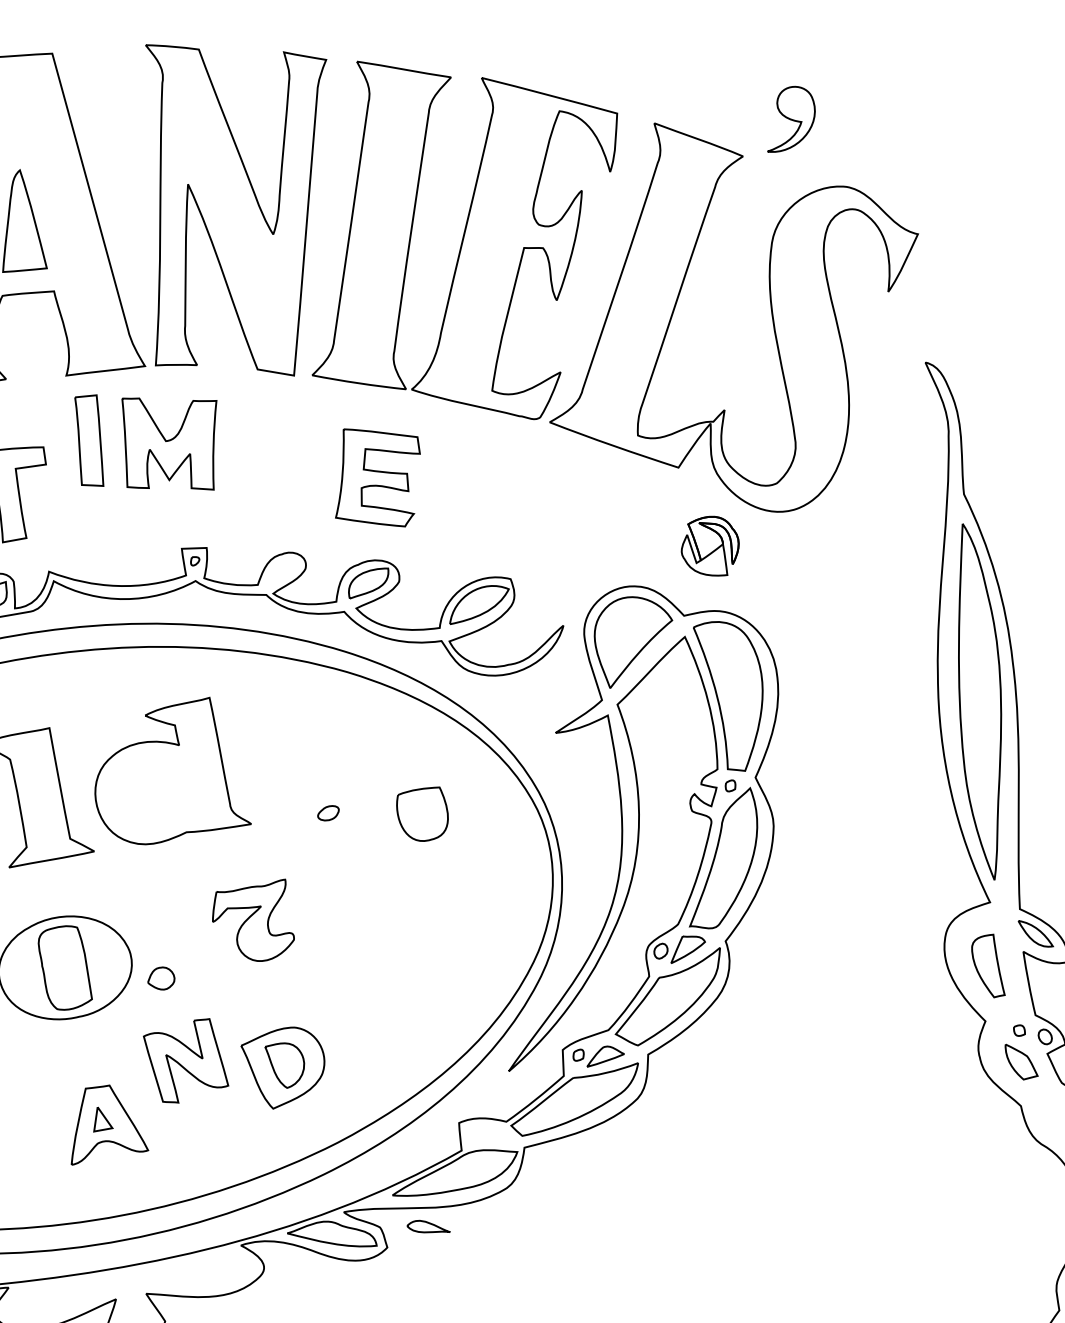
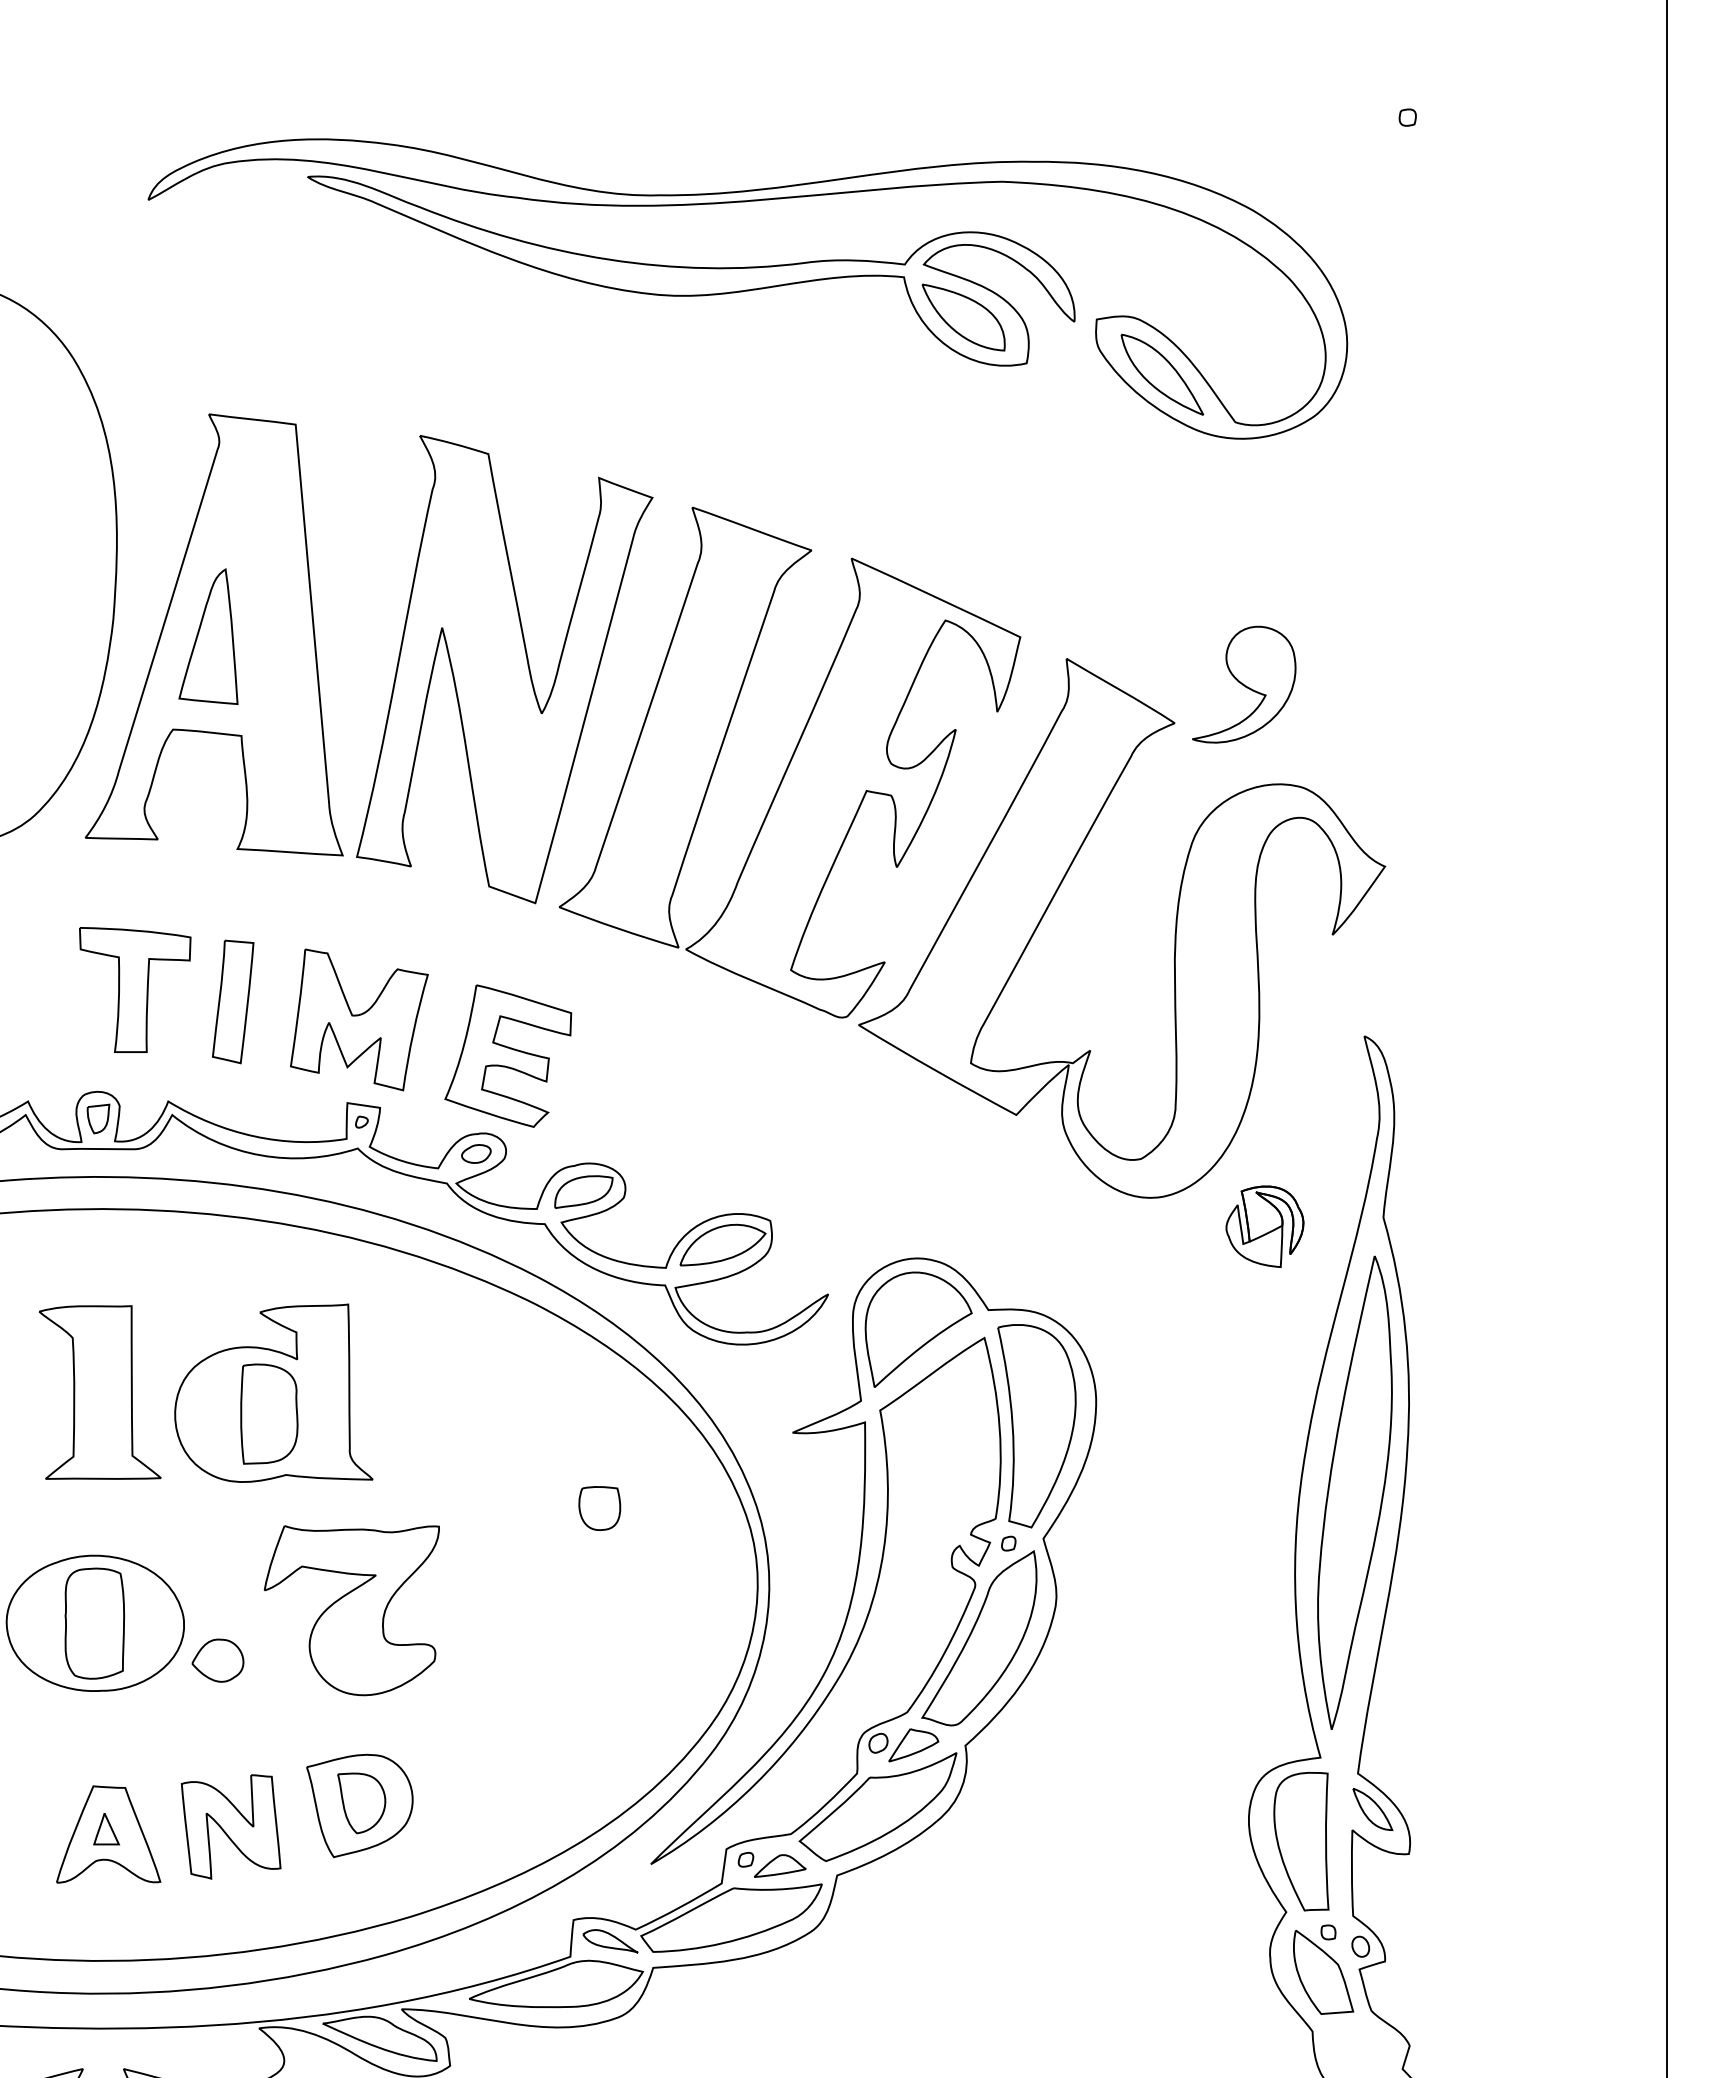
part: (789, 118) -> (1244, 684), size x1.43
part: (89, 441) -> (233, 1001), moved
part: (171, 443) -> (359, 1019), moved
part: (376, 477) -> (508, 1055), moved
part: (709, 547) -> (1264, 1226), moved
part: (165, 789) -> (269, 1413), added
part: (328, 812) -> (476, 1153), moved
part: (422, 814) -> (599, 1508), size x0.62
part: (253, 923) -> (351, 1610), size x1.67
part: (987, 966) -> (1301, 1841), size x1.67
part: (160, 978) -> (217, 1660), size x1.43
part: (1021, 1060) -> (1323, 1972), size x1.67
part: (185, 1061) -> (230, 1826), moved
part: (428, 1227) -> (610, 1941), moved

